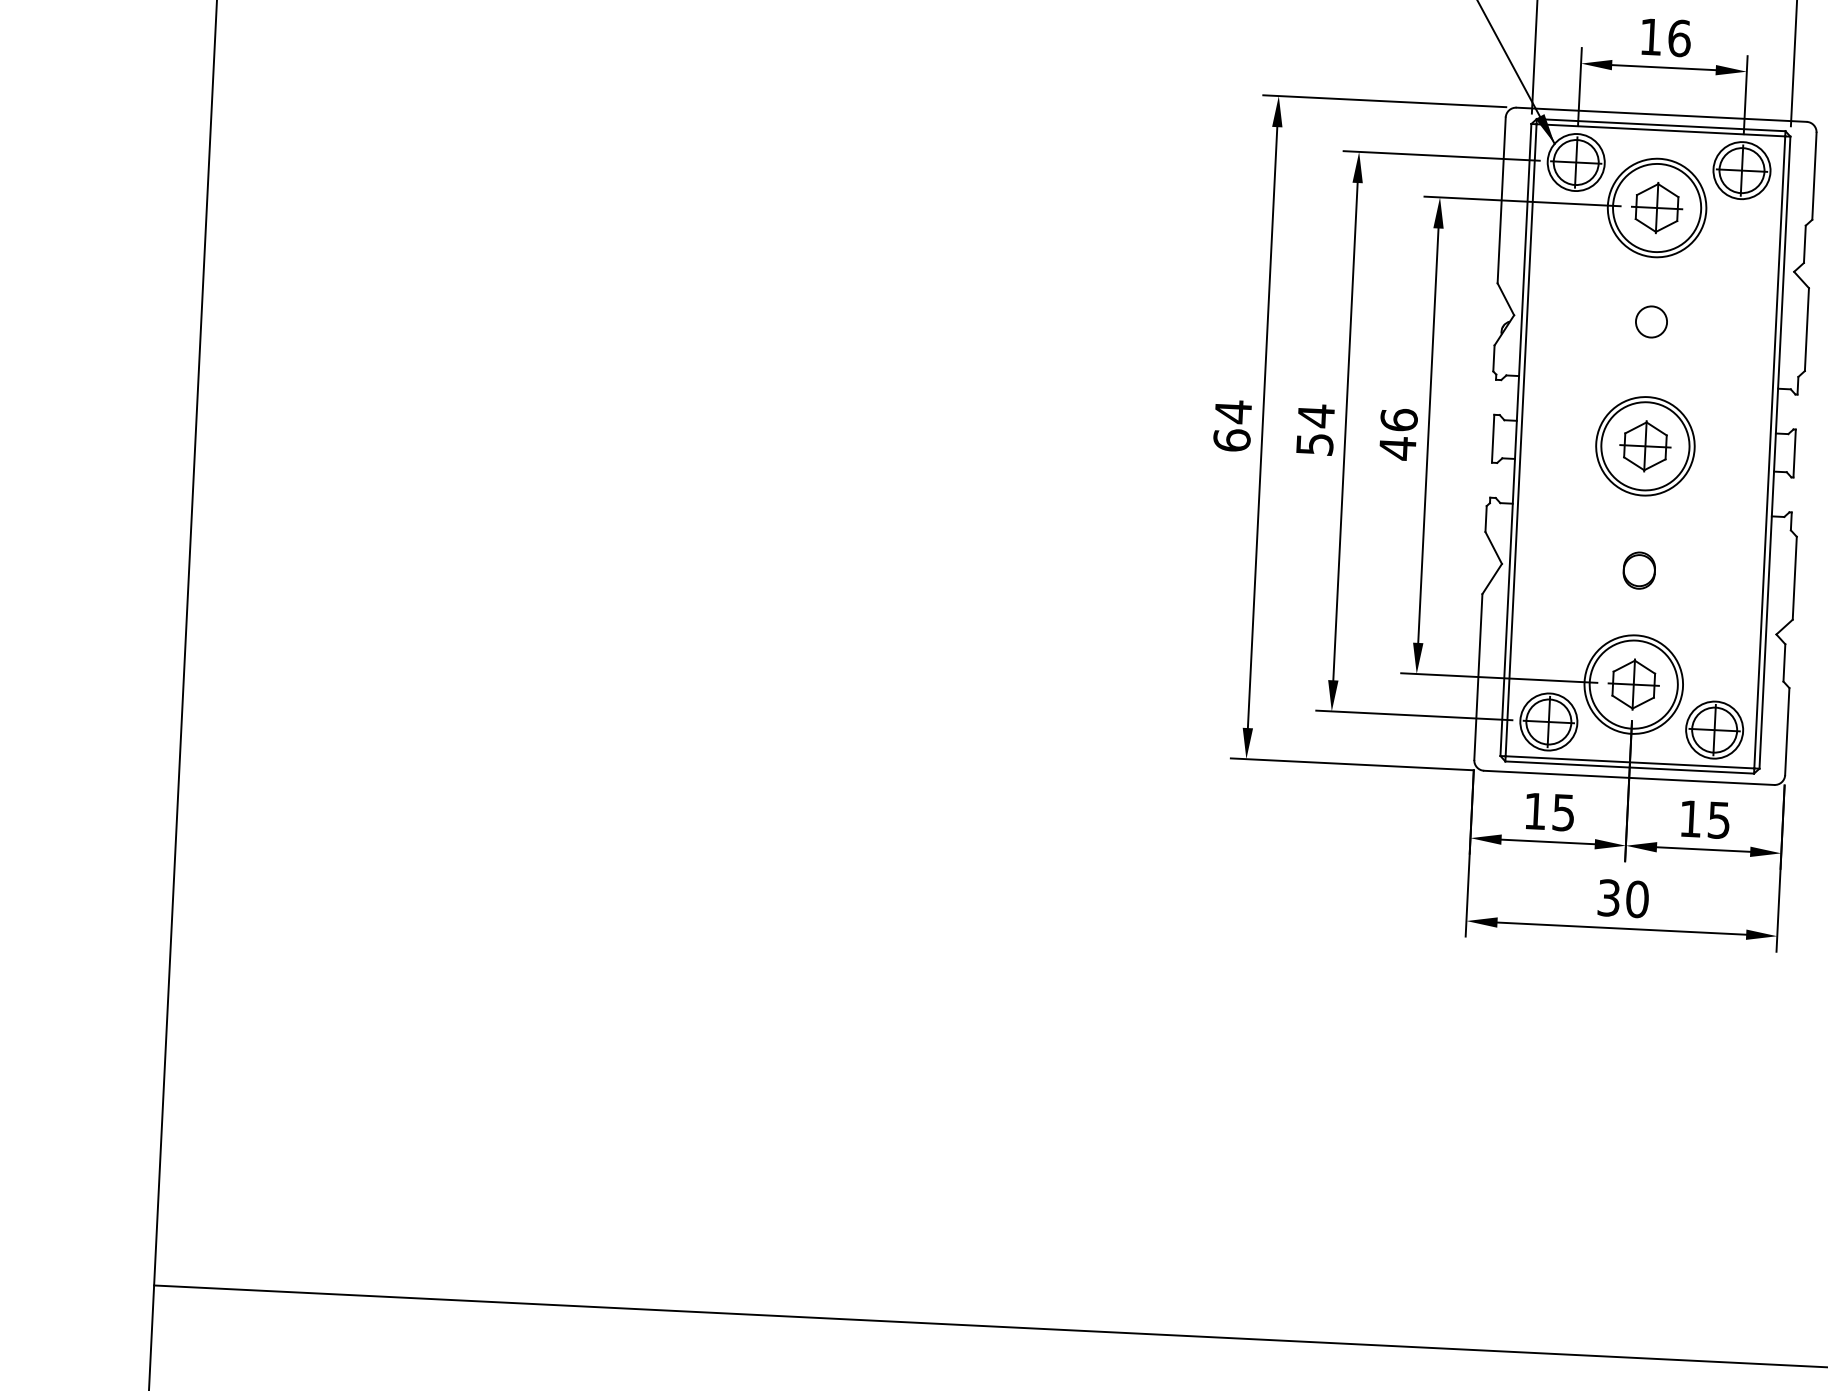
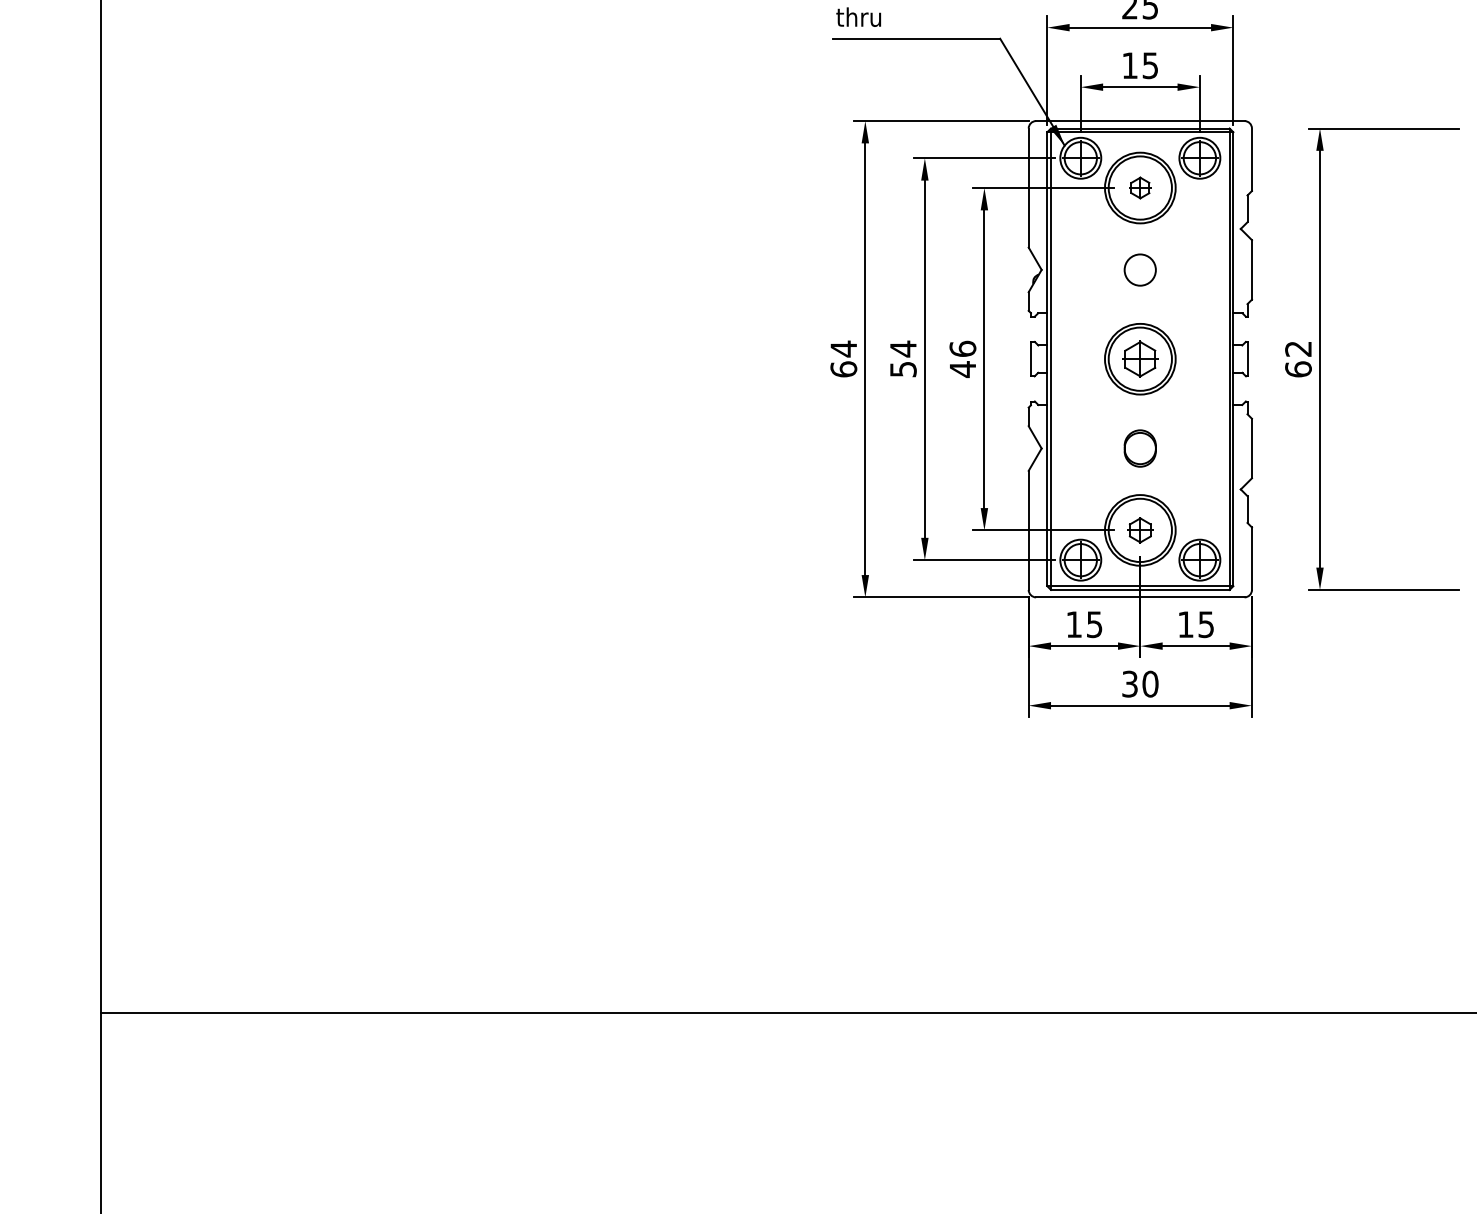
text: (1679, 38) -> (1150, 65), 16 -> 15
part: (1657, 207) -> (1140, 187), size x0.6
circle: (1651, 321) -> (1140, 269), size x1.4
part: (1639, 570) -> (1140, 448), size x1.4
part: (1633, 684) -> (1140, 530), size x0.7

